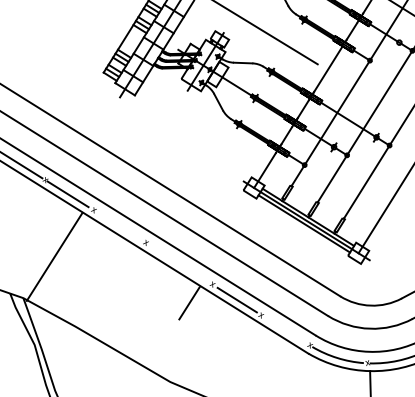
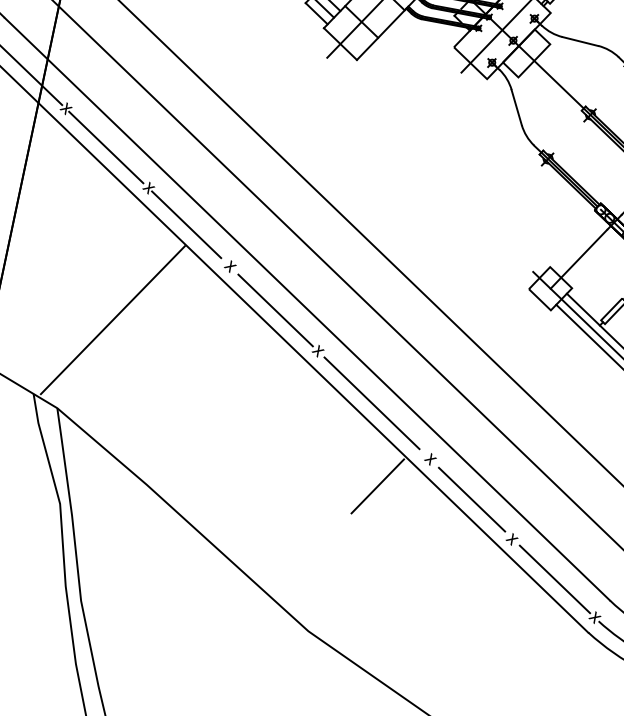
line: (120, 227) -> (274, 310), added
line: (54, 256) -> (112, 319), moved
line: (177, 262) -> (371, 402), added
line: (286, 330) -> (555, 578), added

